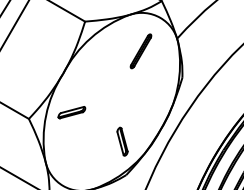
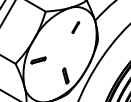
part: (140, 51) -> (75, 27), size x0.6

